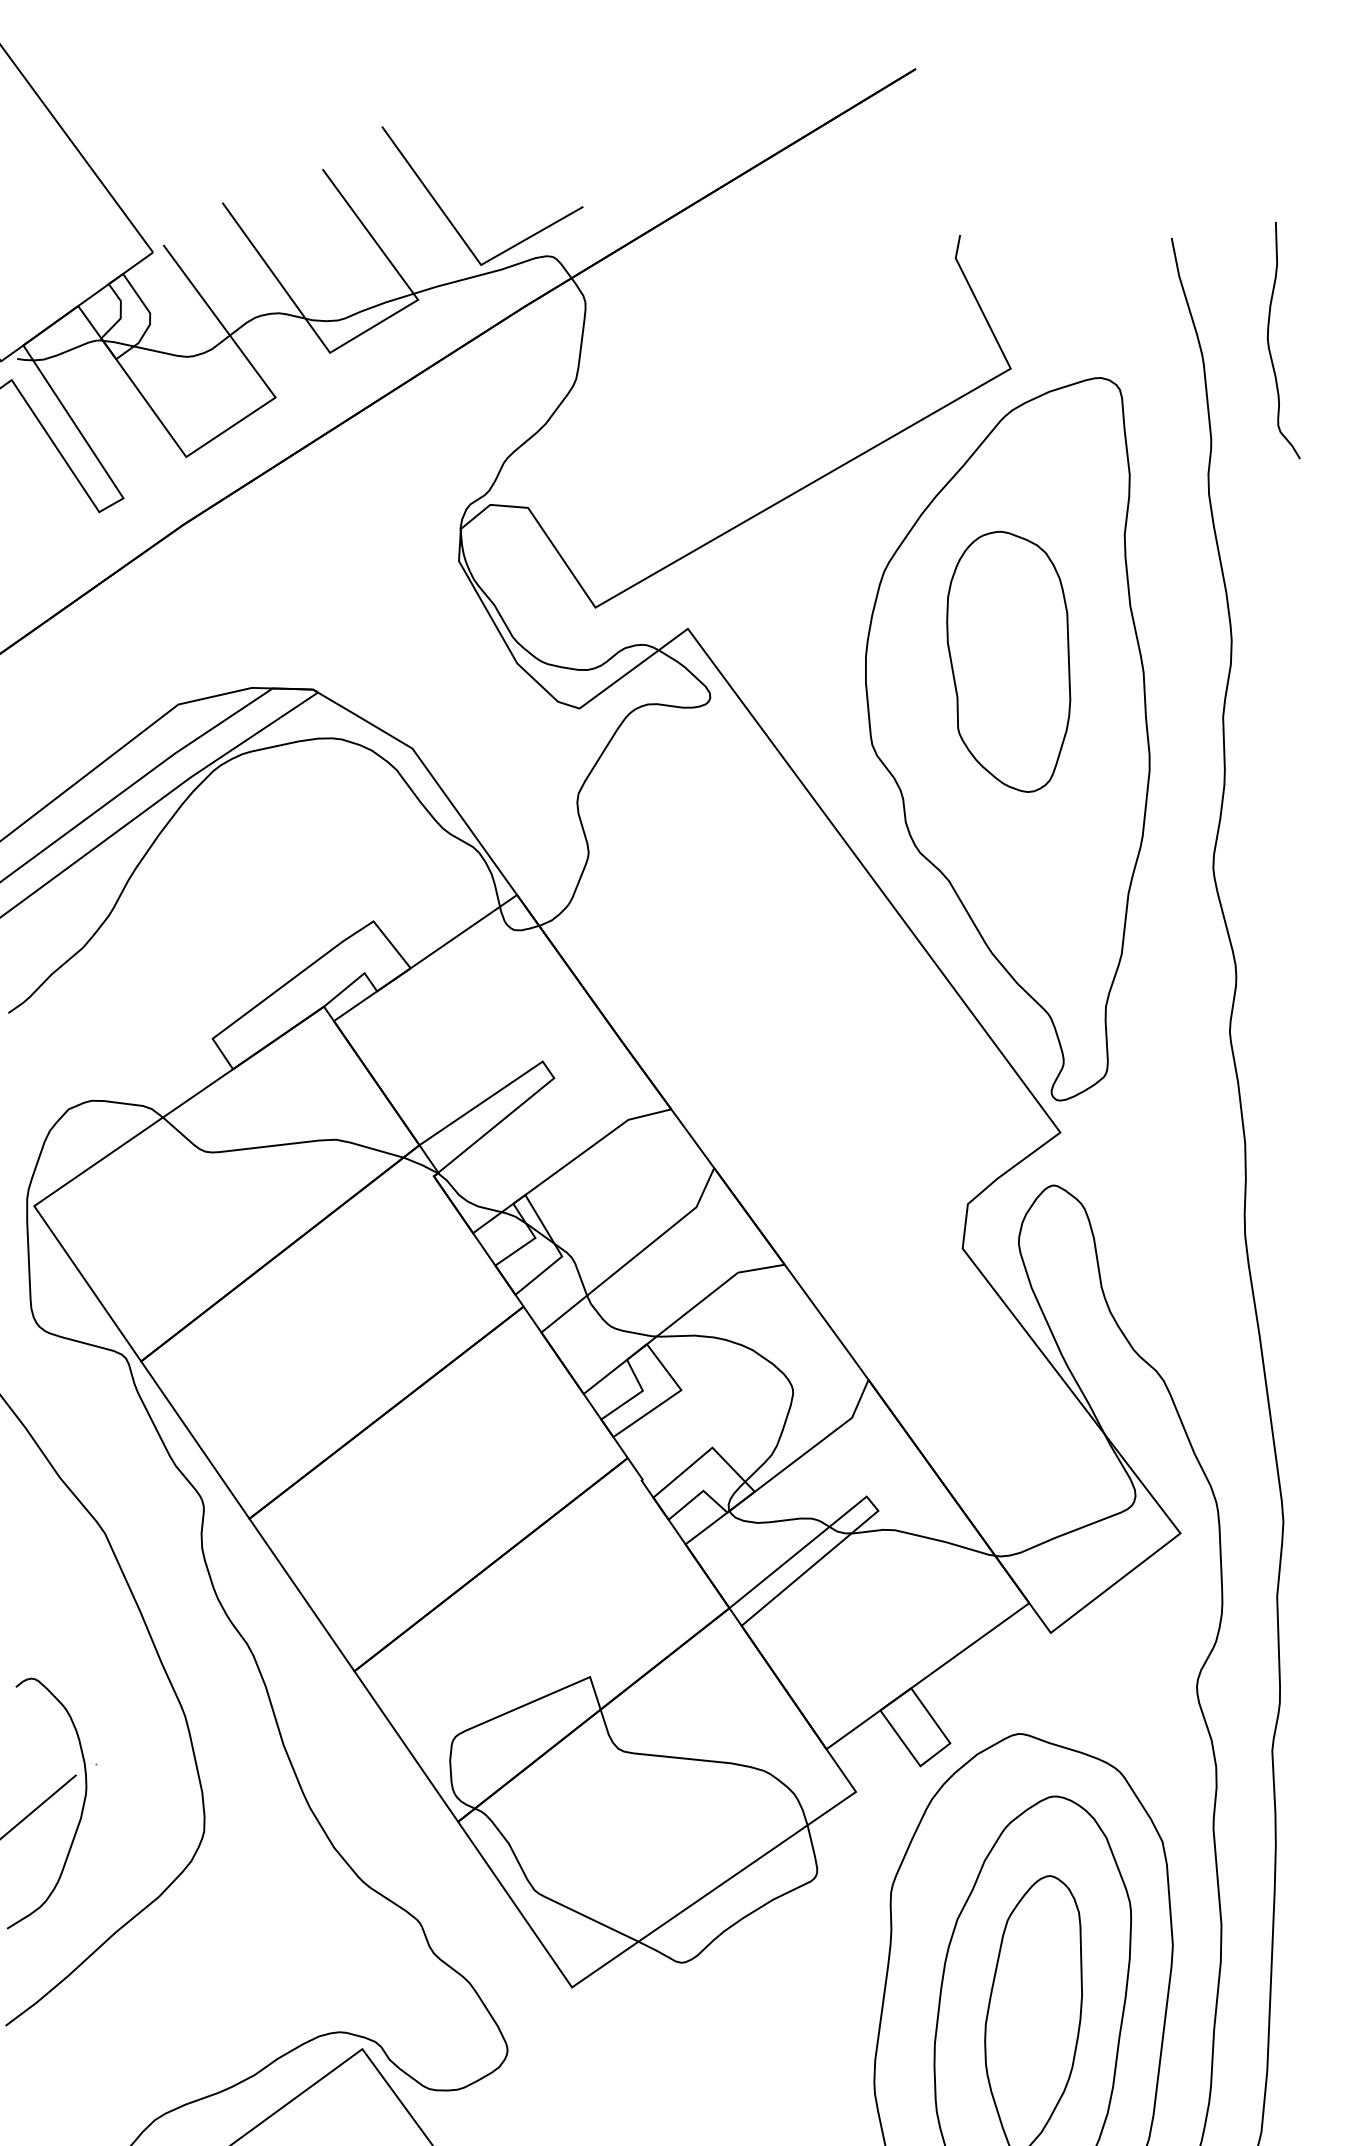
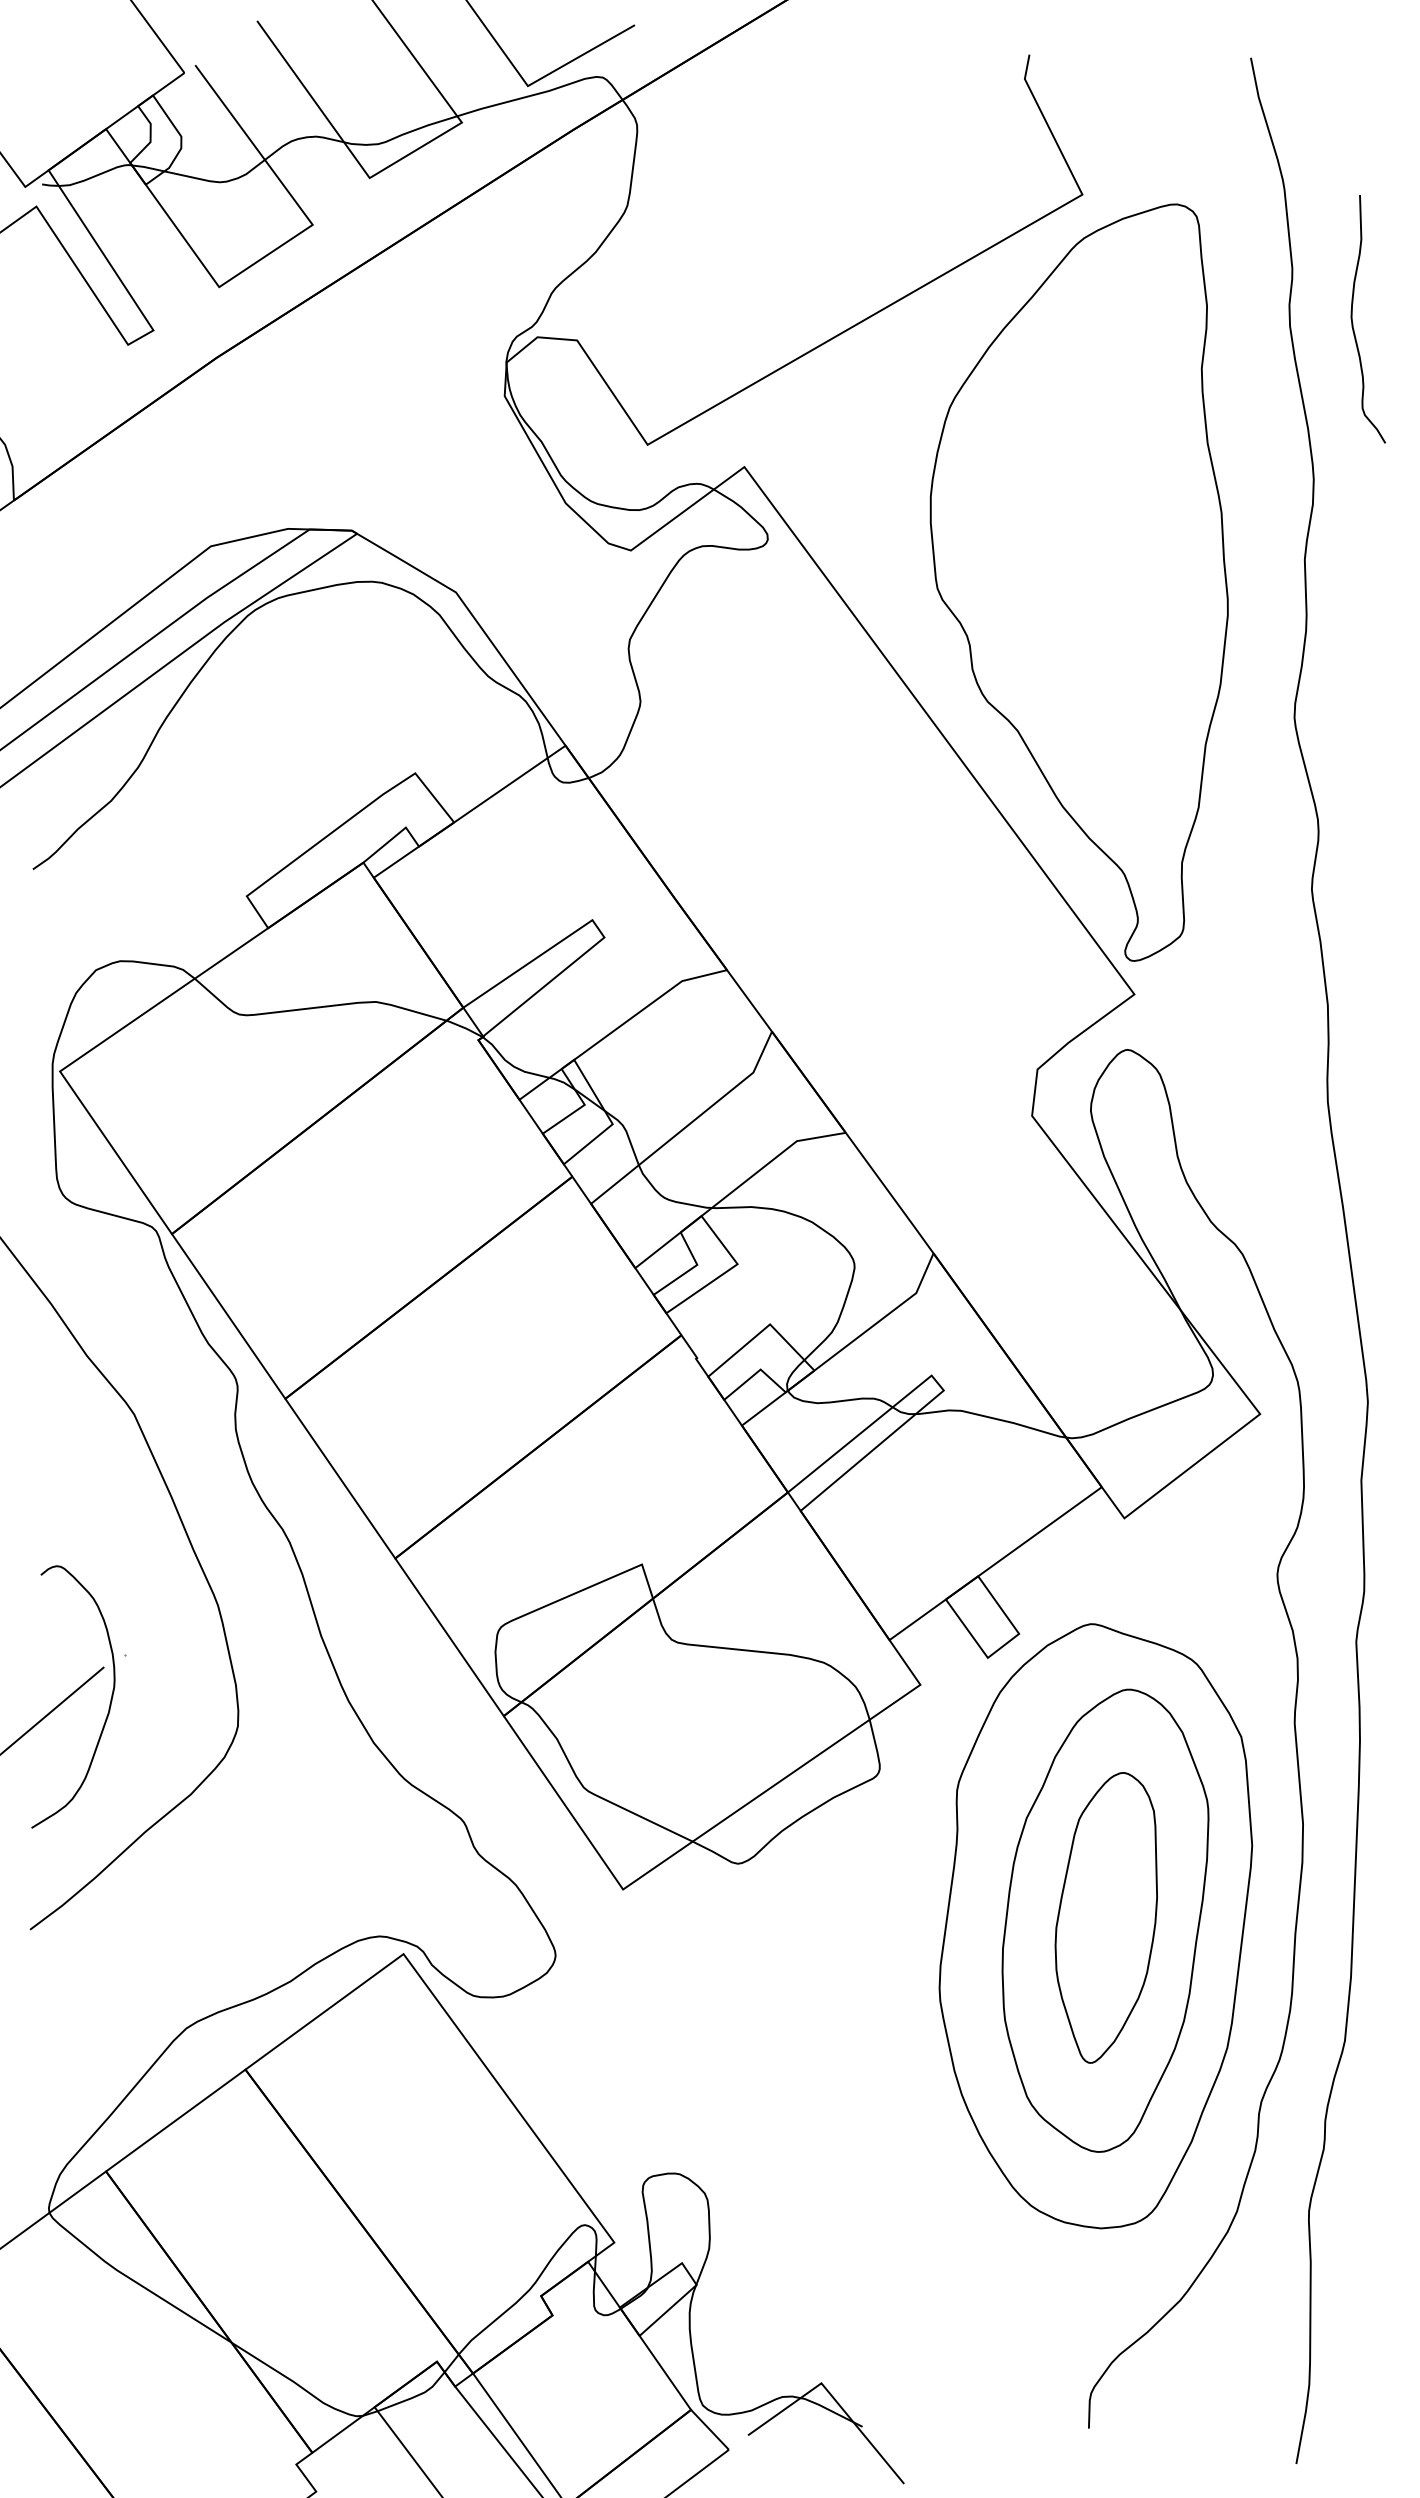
curve: (1269, 344) -> (1353, 323), moved
part: (1008, 661) -> (1080, 501), removed

